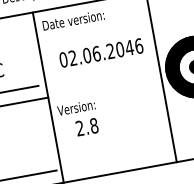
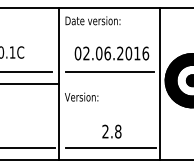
text: (128, 48) -> (136, 53), 02.06.2046 -> 02.06.2016
line: (103, 74) -> (110, 72), added
text: (86, 127) -> (111, 131), moved
line: (118, 159) -> (110, 148), added

